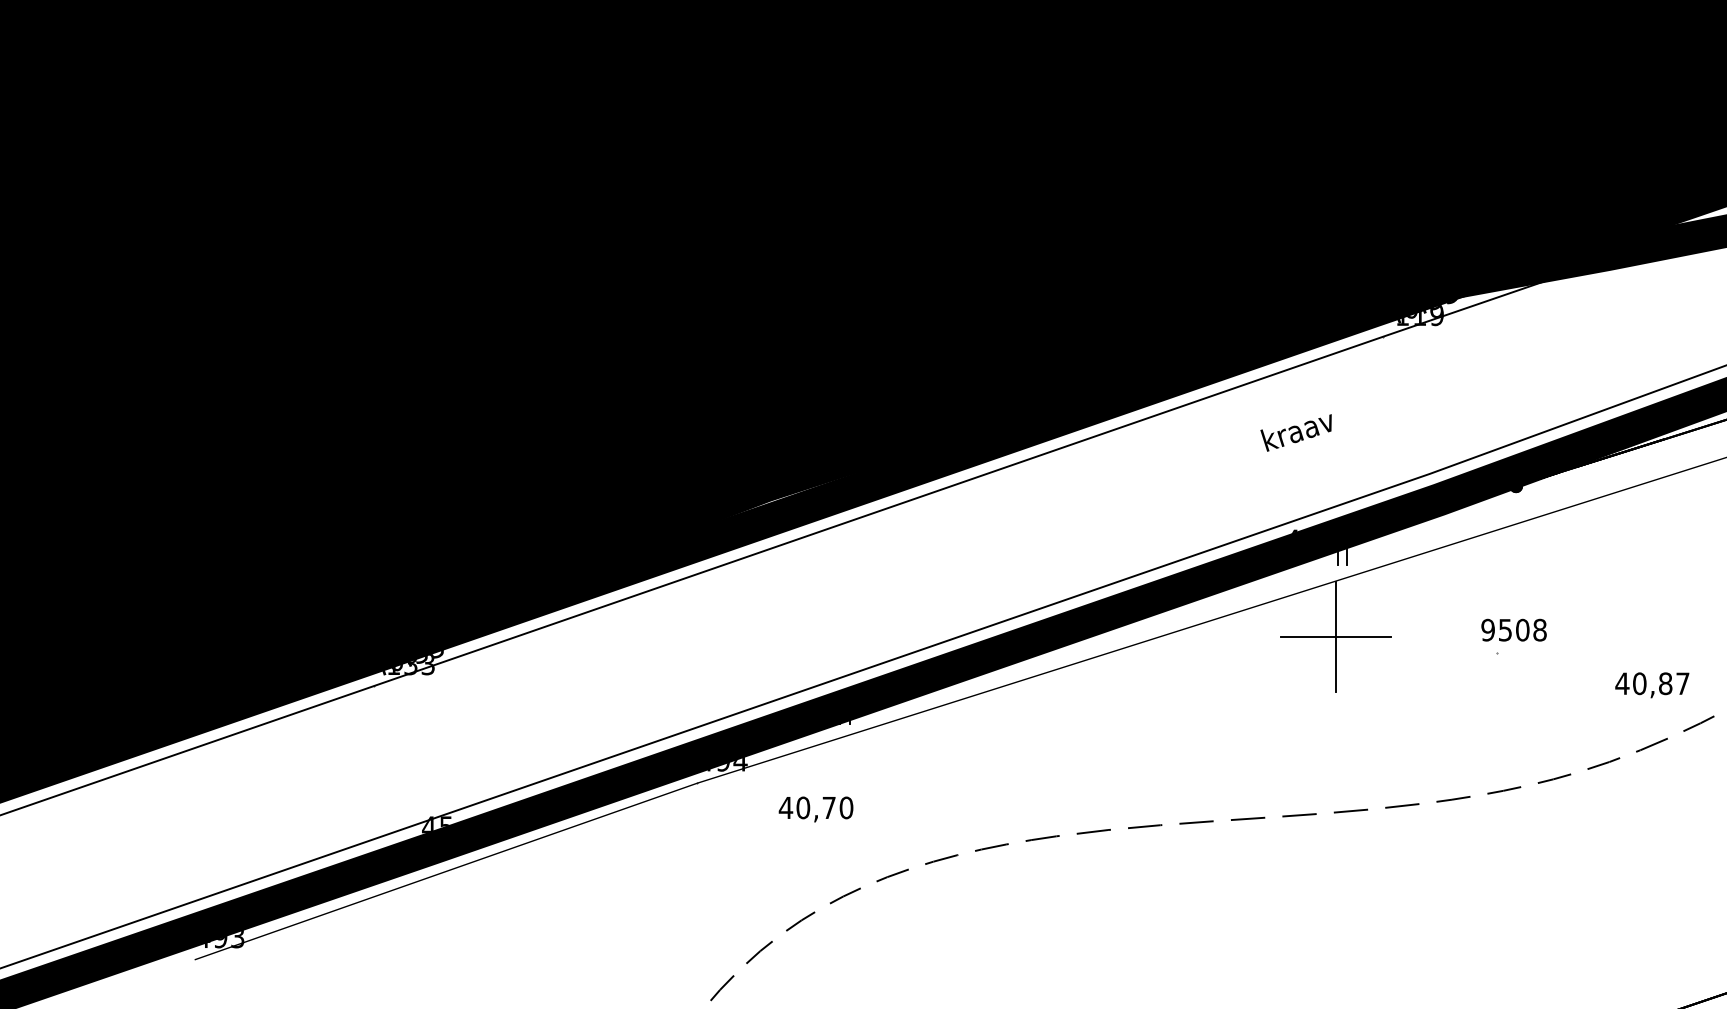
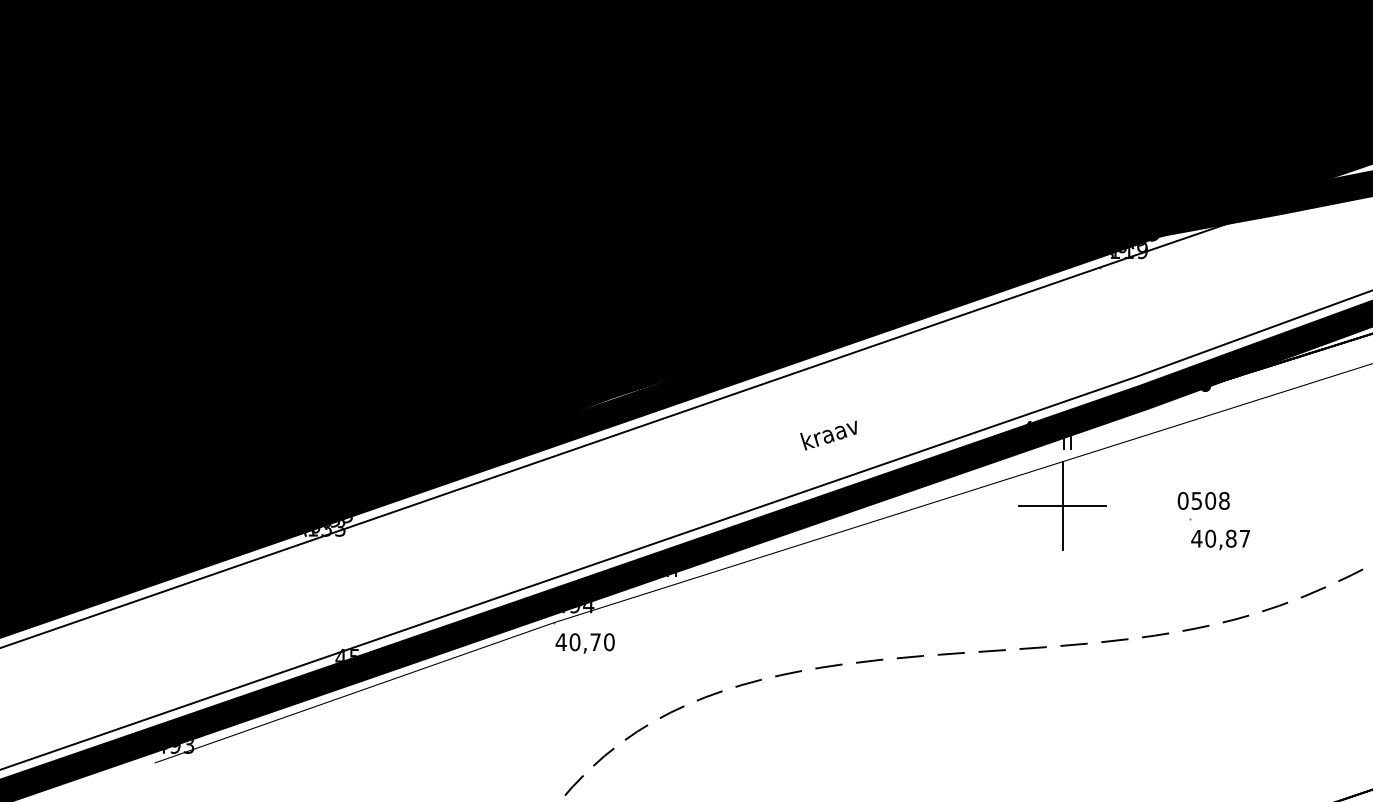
text: (1295, 432) -> (828, 435), moved
text: (1487, 630) -> (1182, 501), 9 -> 0
text: (1652, 685) -> (1220, 540), moved
text: (815, 809) -> (584, 643), moved

